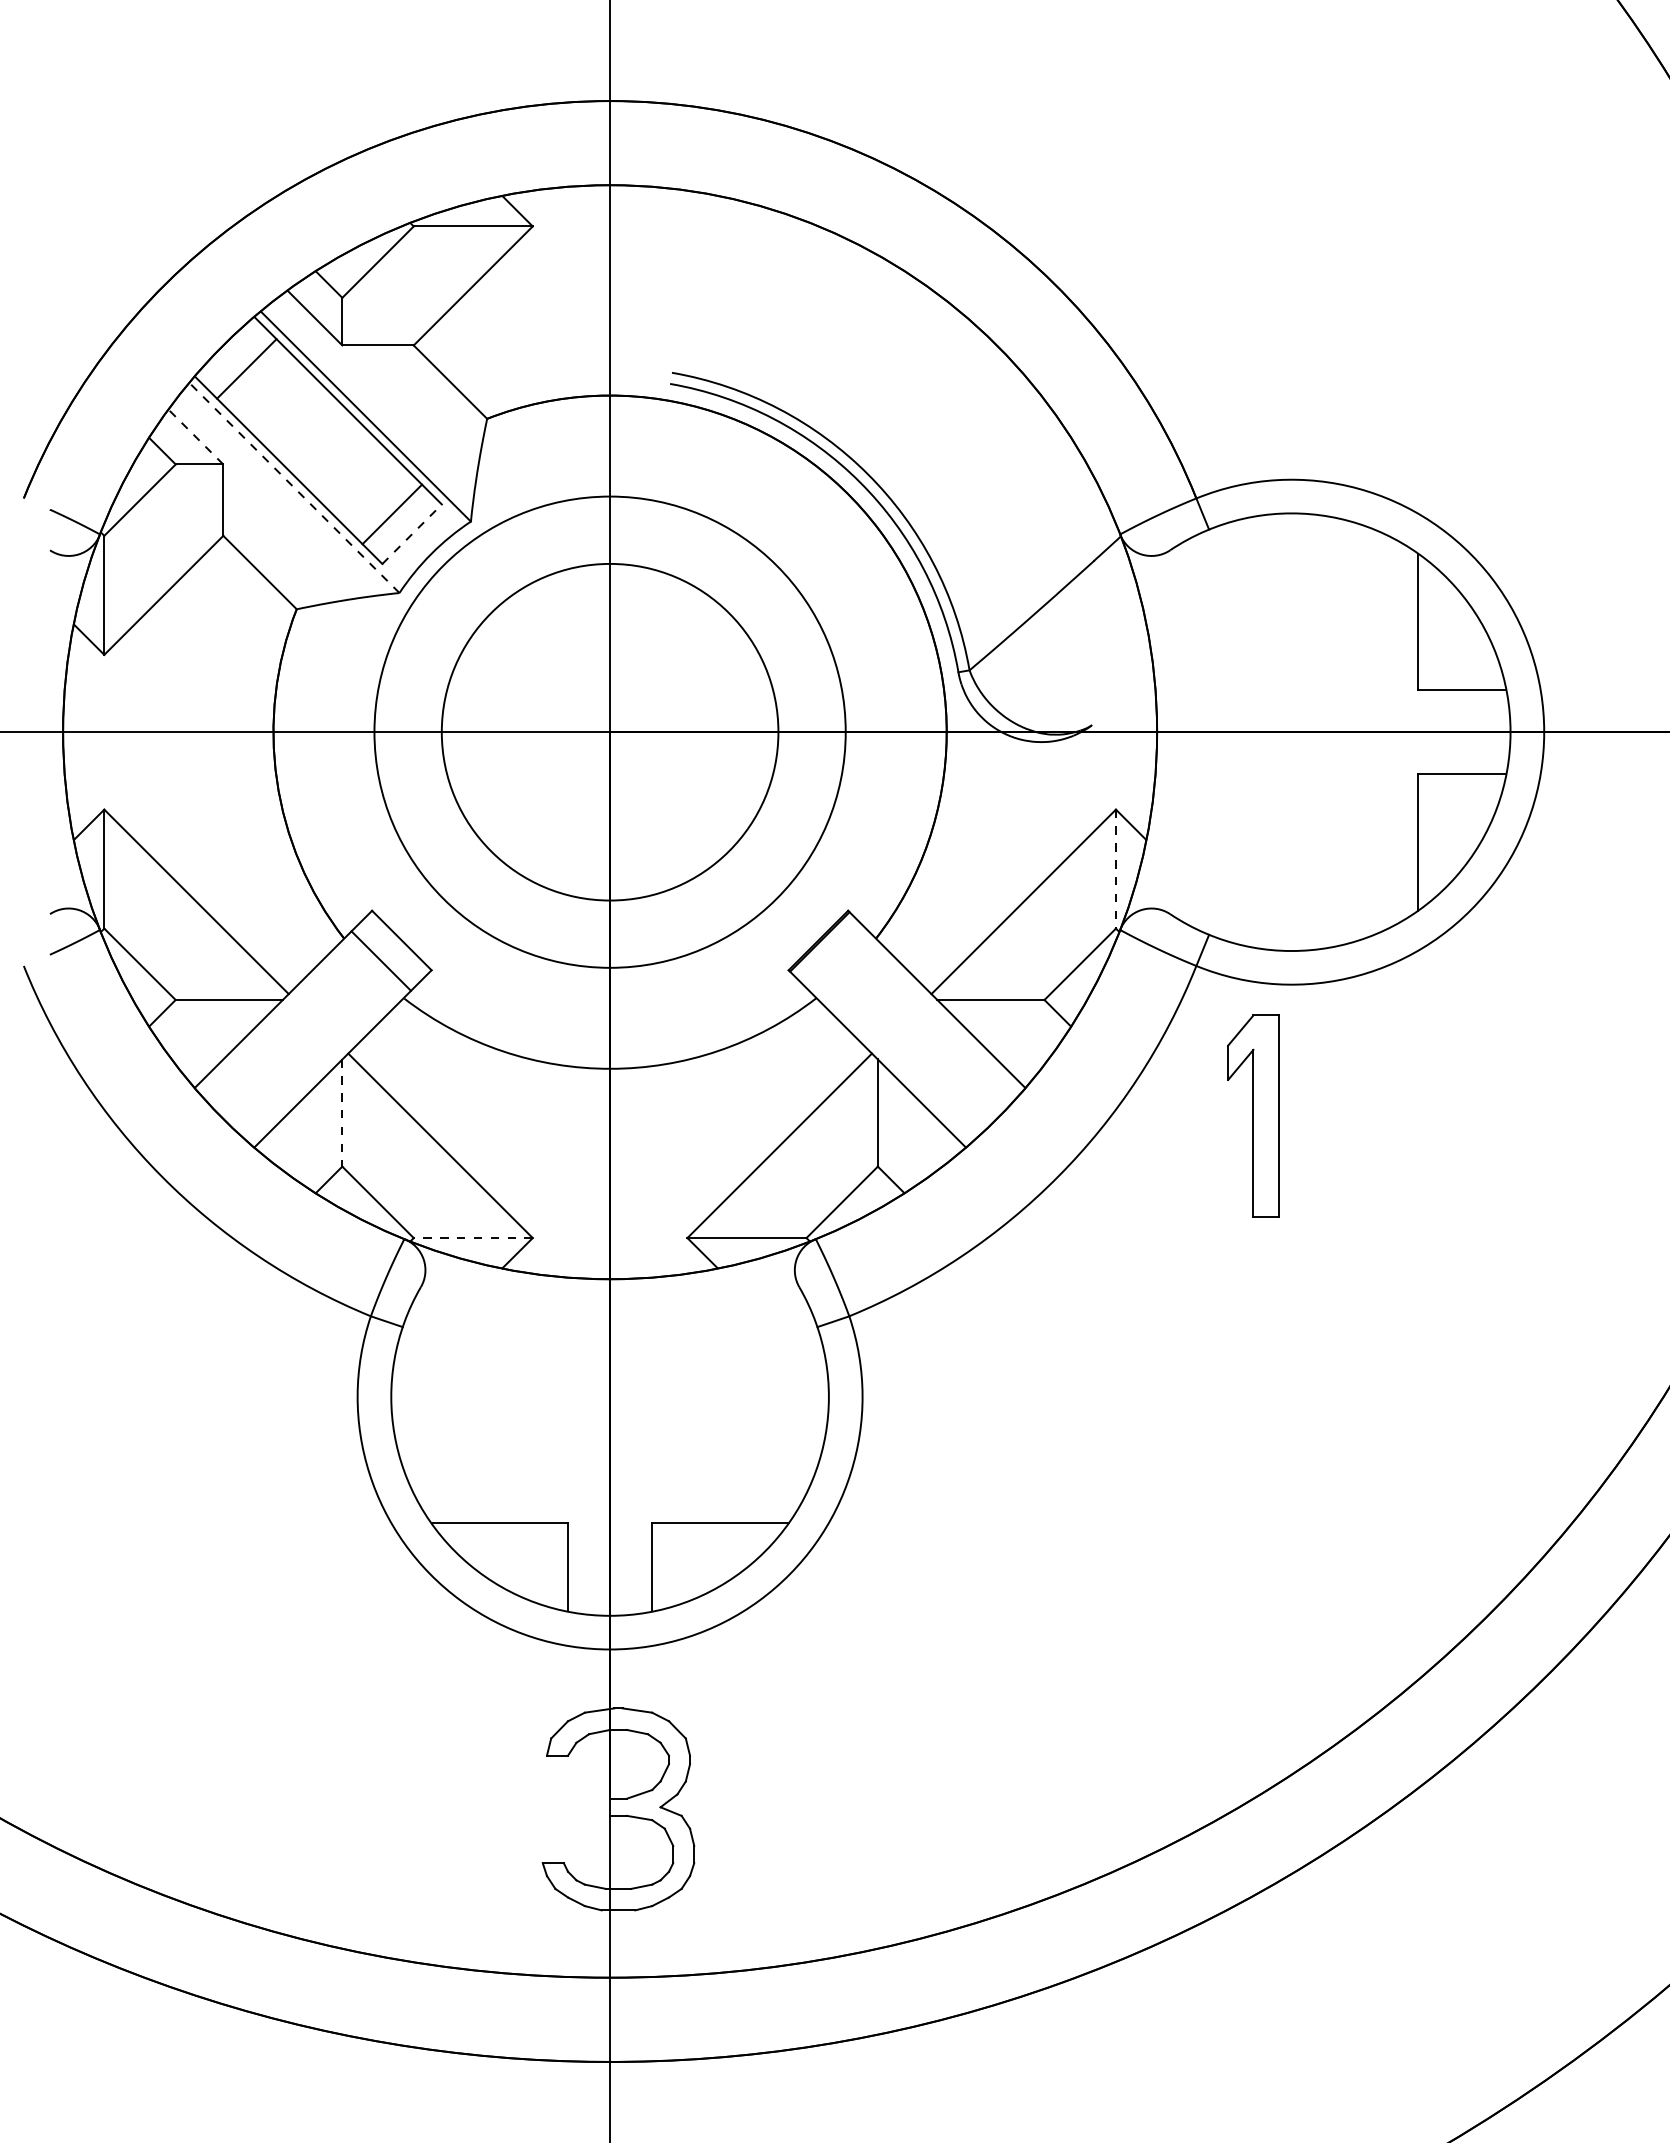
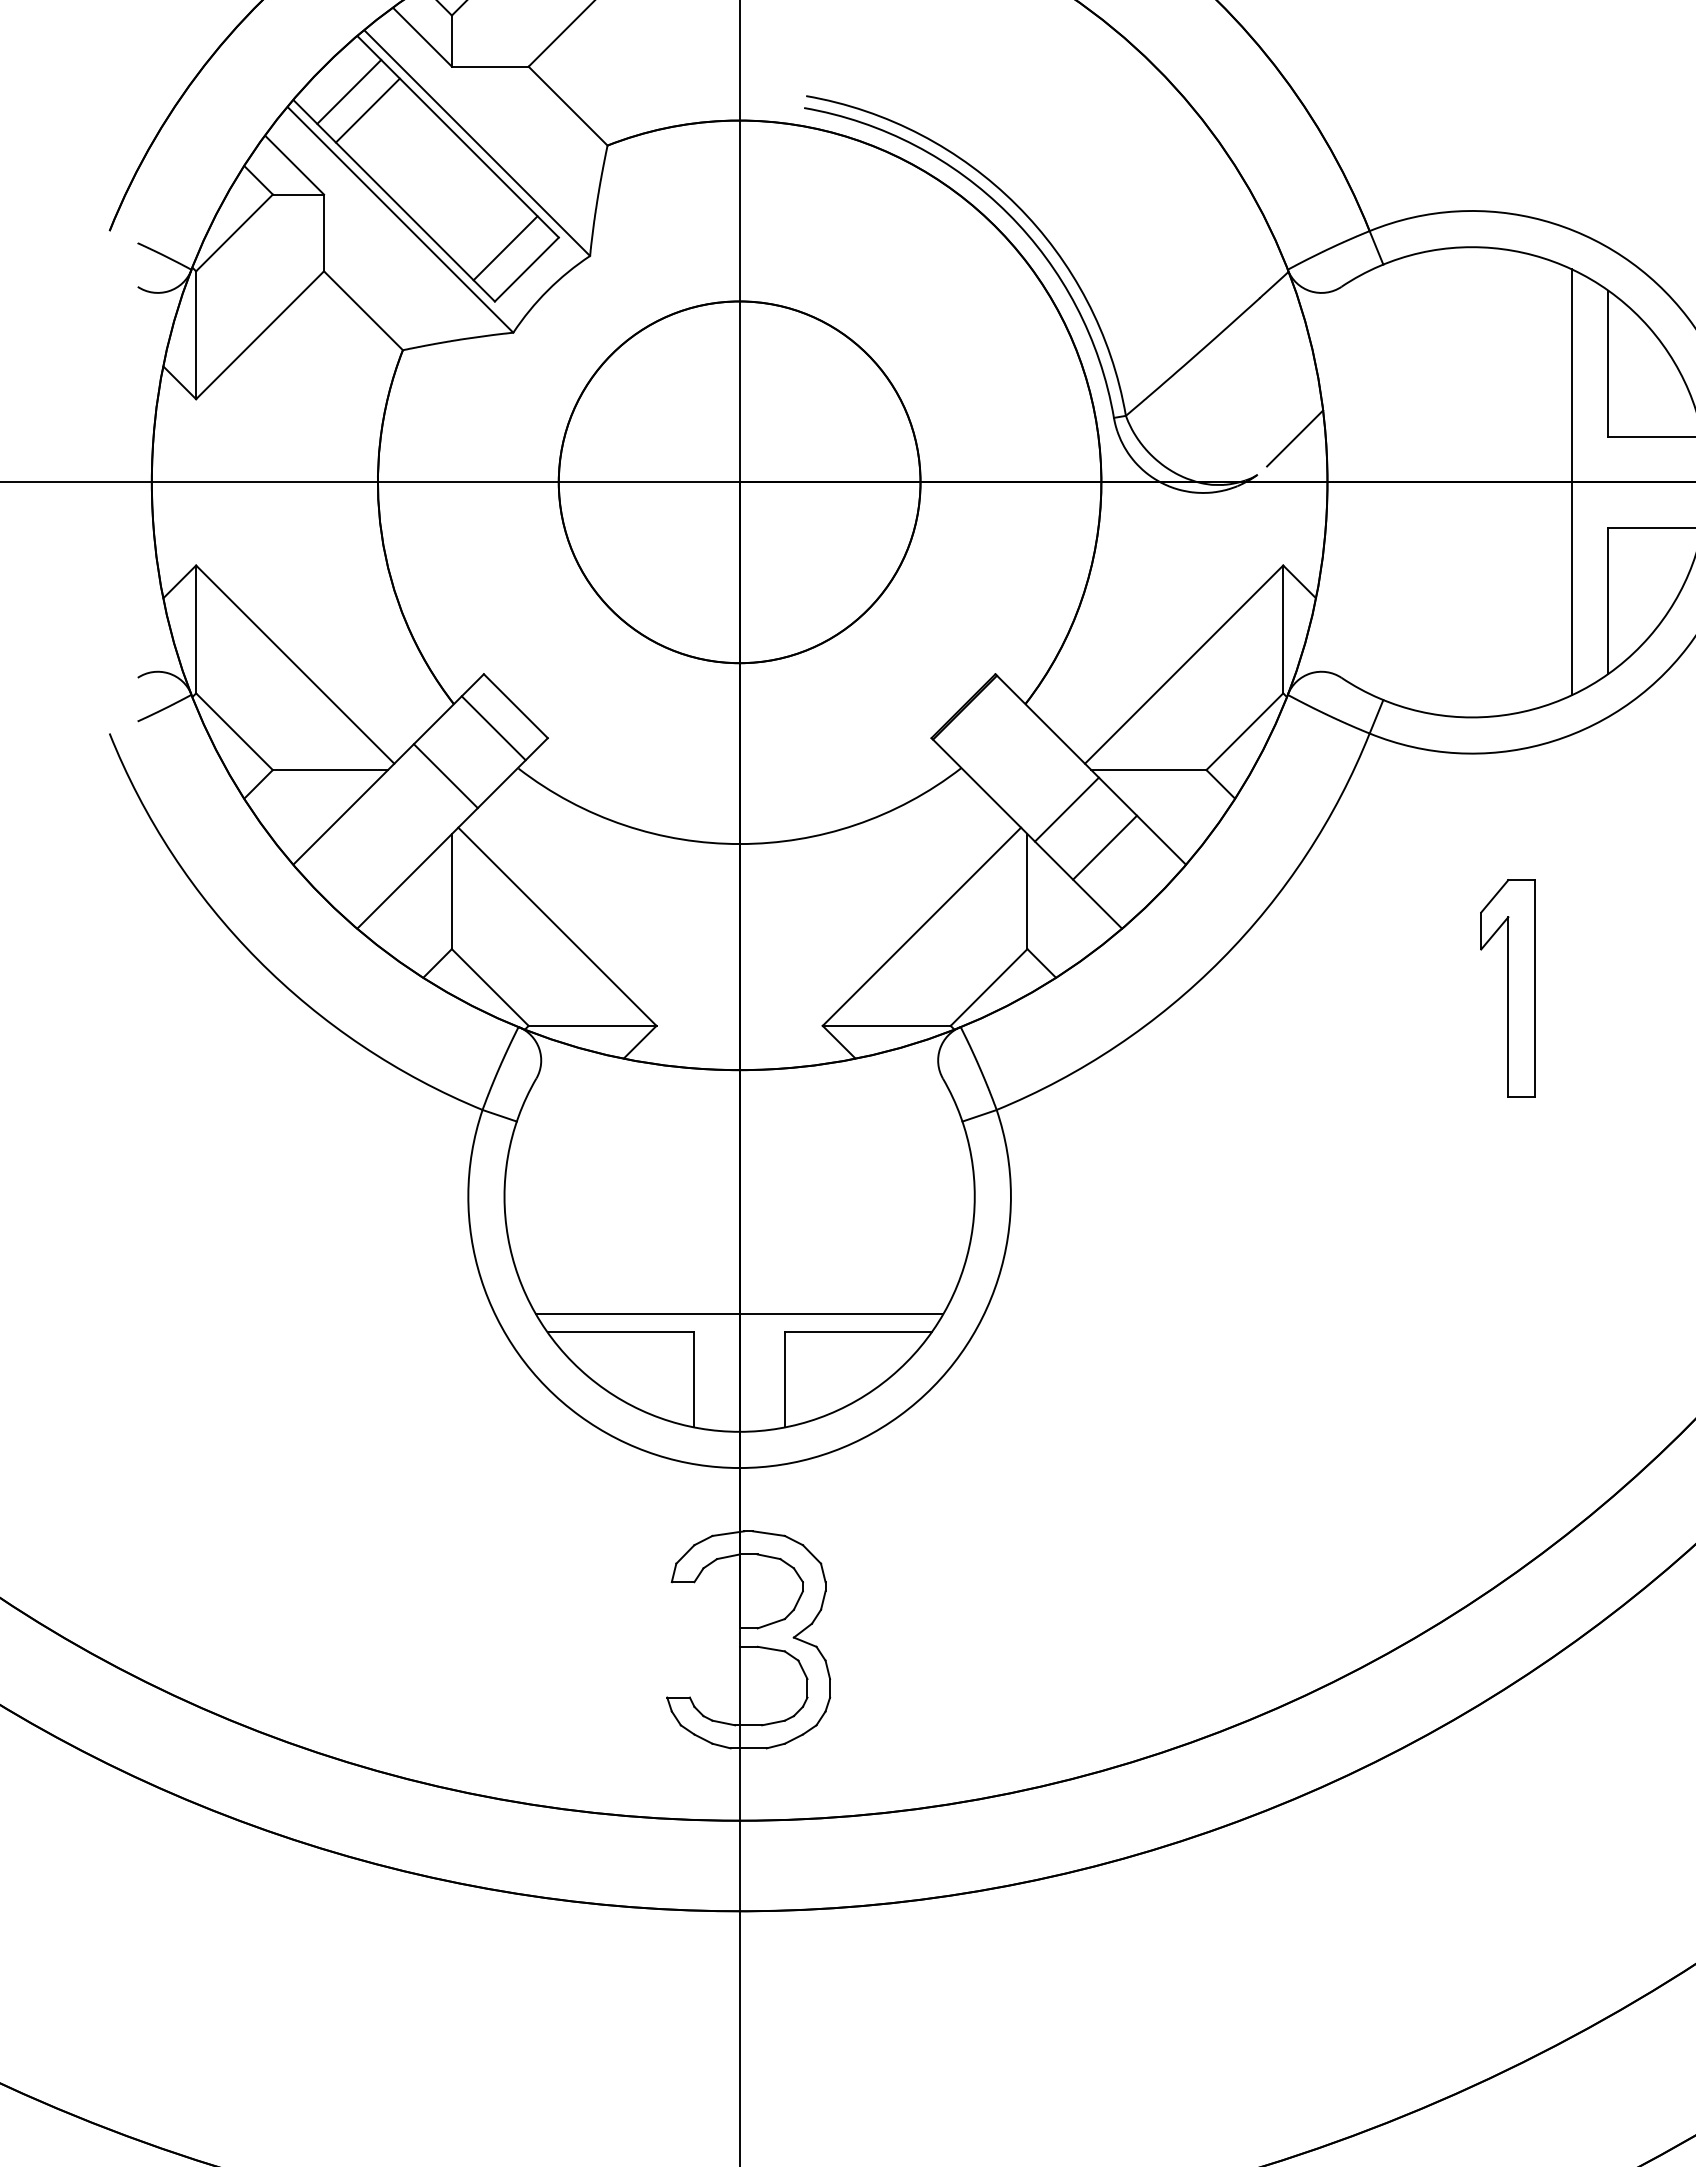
line: (263, 386) -> (367, 110), added
line: (196, 437) -> (295, 165), dashed -> solid
line: (294, 487) -> (400, 219), dashed -> solid
line: (412, 533) -> (527, 268), dashed -> solid
line: (1126, 691) -> (1294, 438), added
circle: (609, 731) -> (739, 481), size x0.71
line: (1384, 731) -> (1571, 481), added
line: (1115, 869) -> (1282, 629), dashed -> solid
line: (336, 1005) -> (445, 775), added
line: (914, 1036) -> (1066, 809), added
line: (949, 1071) -> (1104, 846), added
line: (342, 1113) -> (452, 892), dashed -> solid
part: (1253, 1115) -> (1508, 987), moved
line: (472, 1238) -> (591, 1026), dashed -> solid
line: (609, 1506) -> (739, 1314), added

